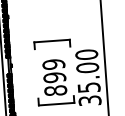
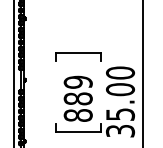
text: (54, 77) -> (77, 98), 899 -> 889

